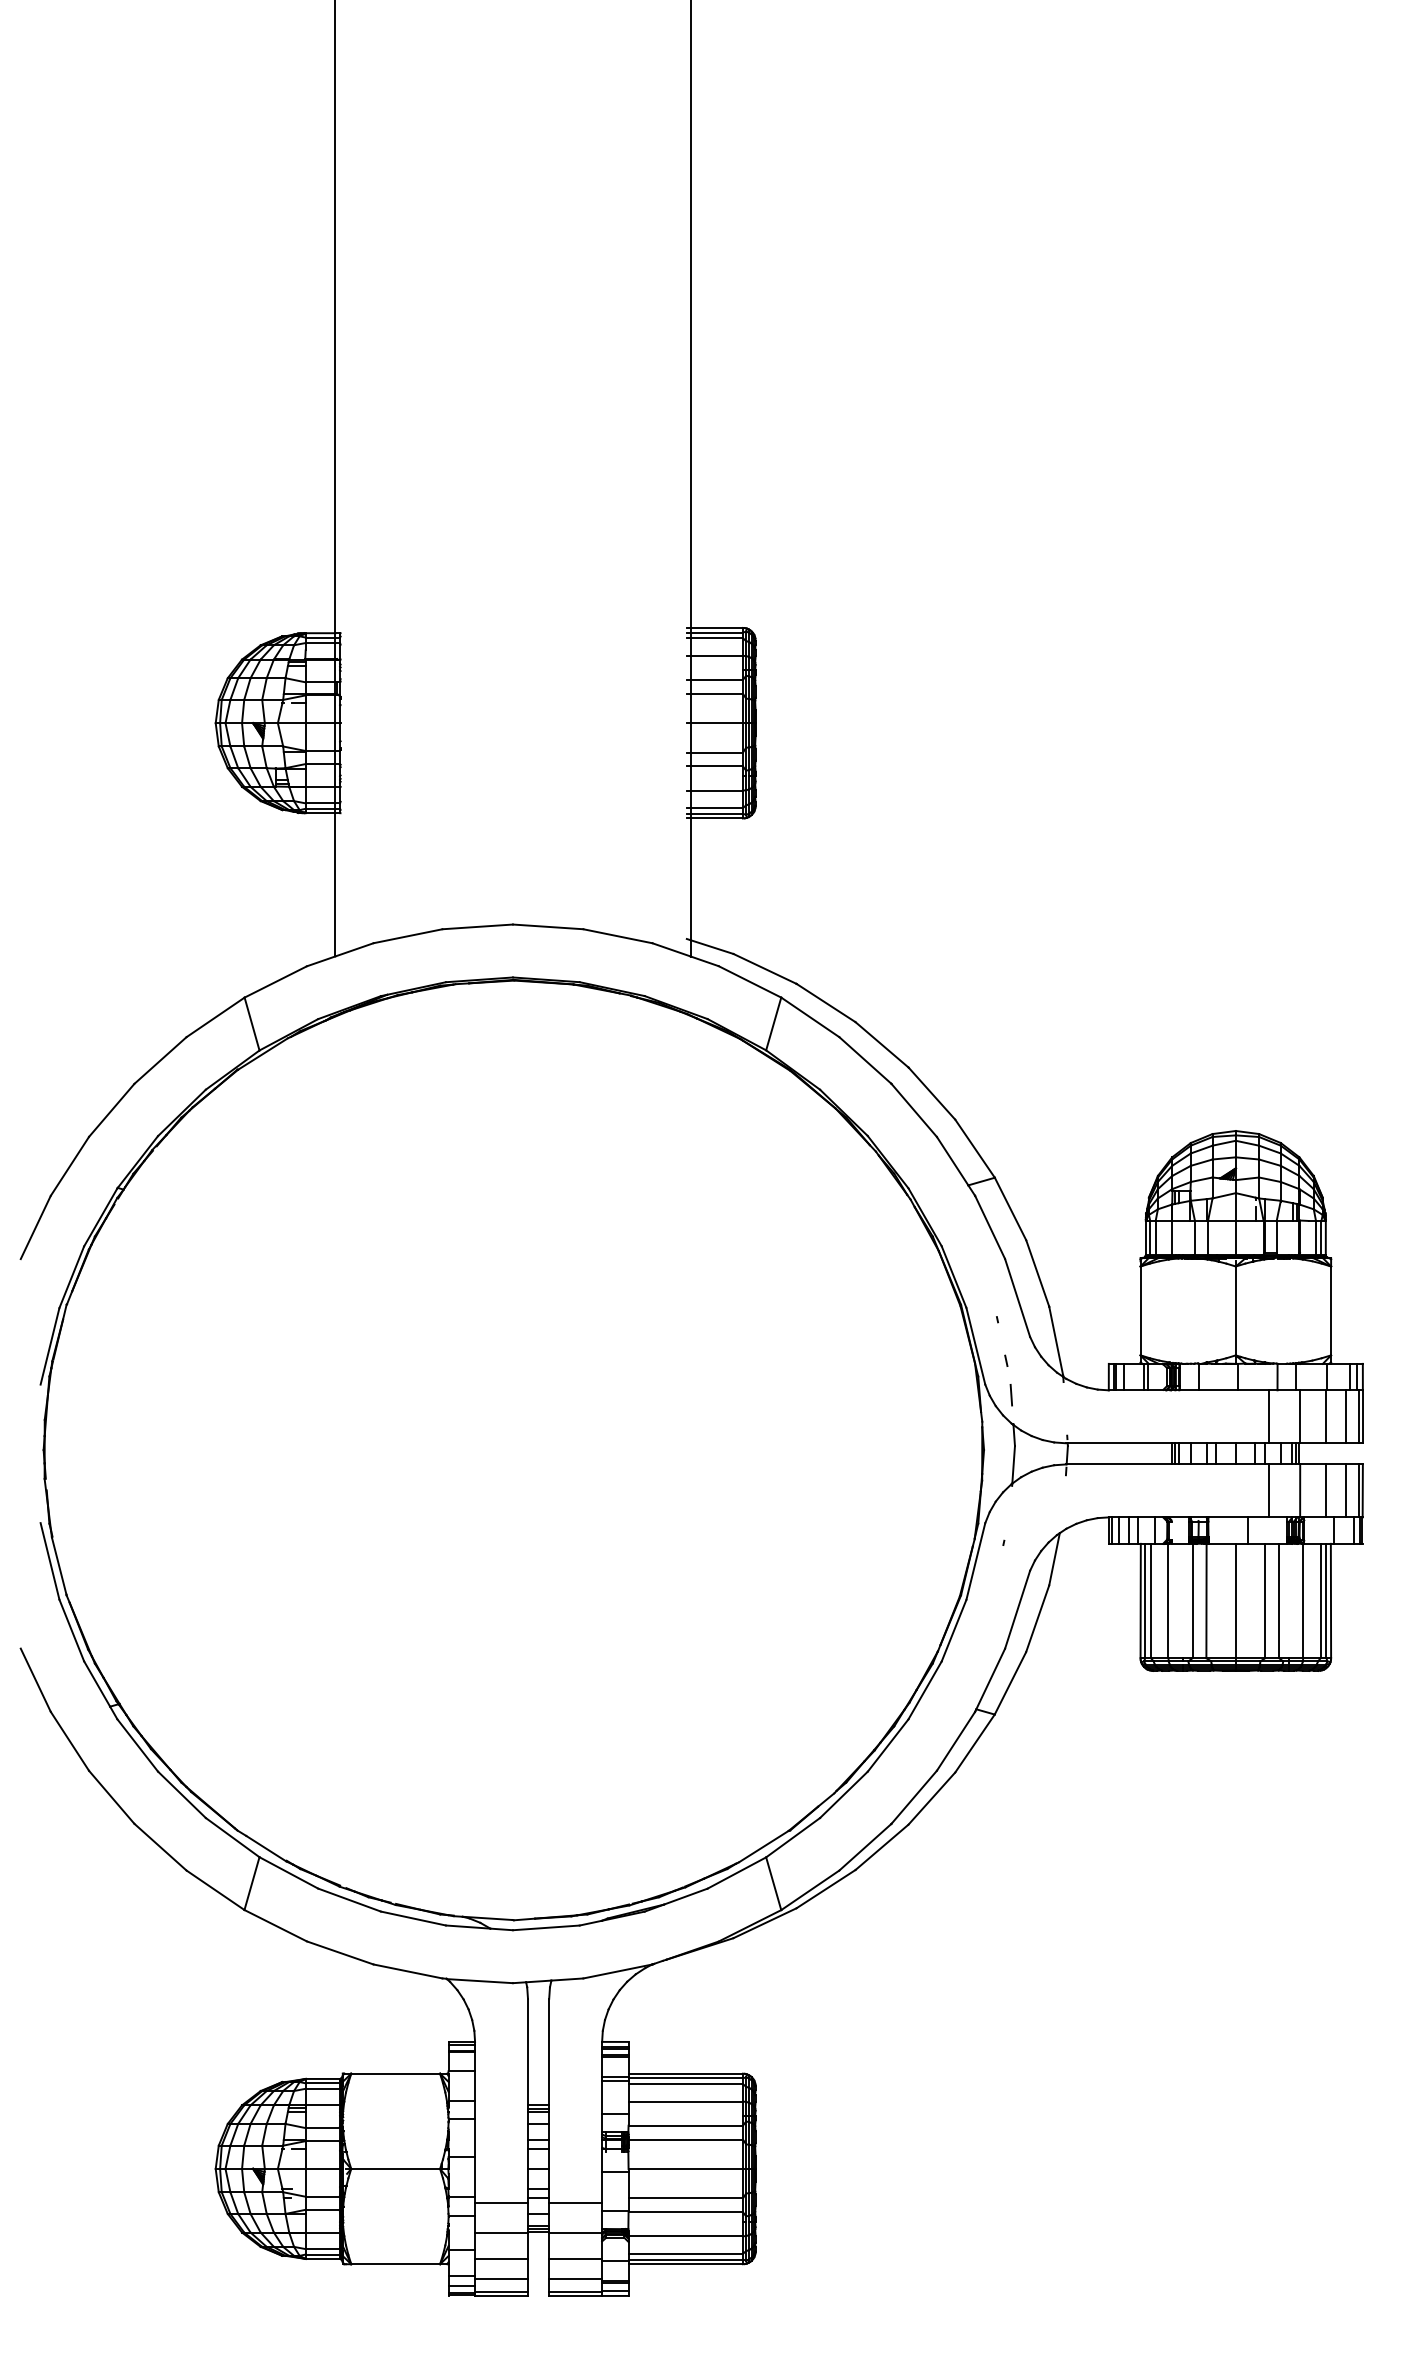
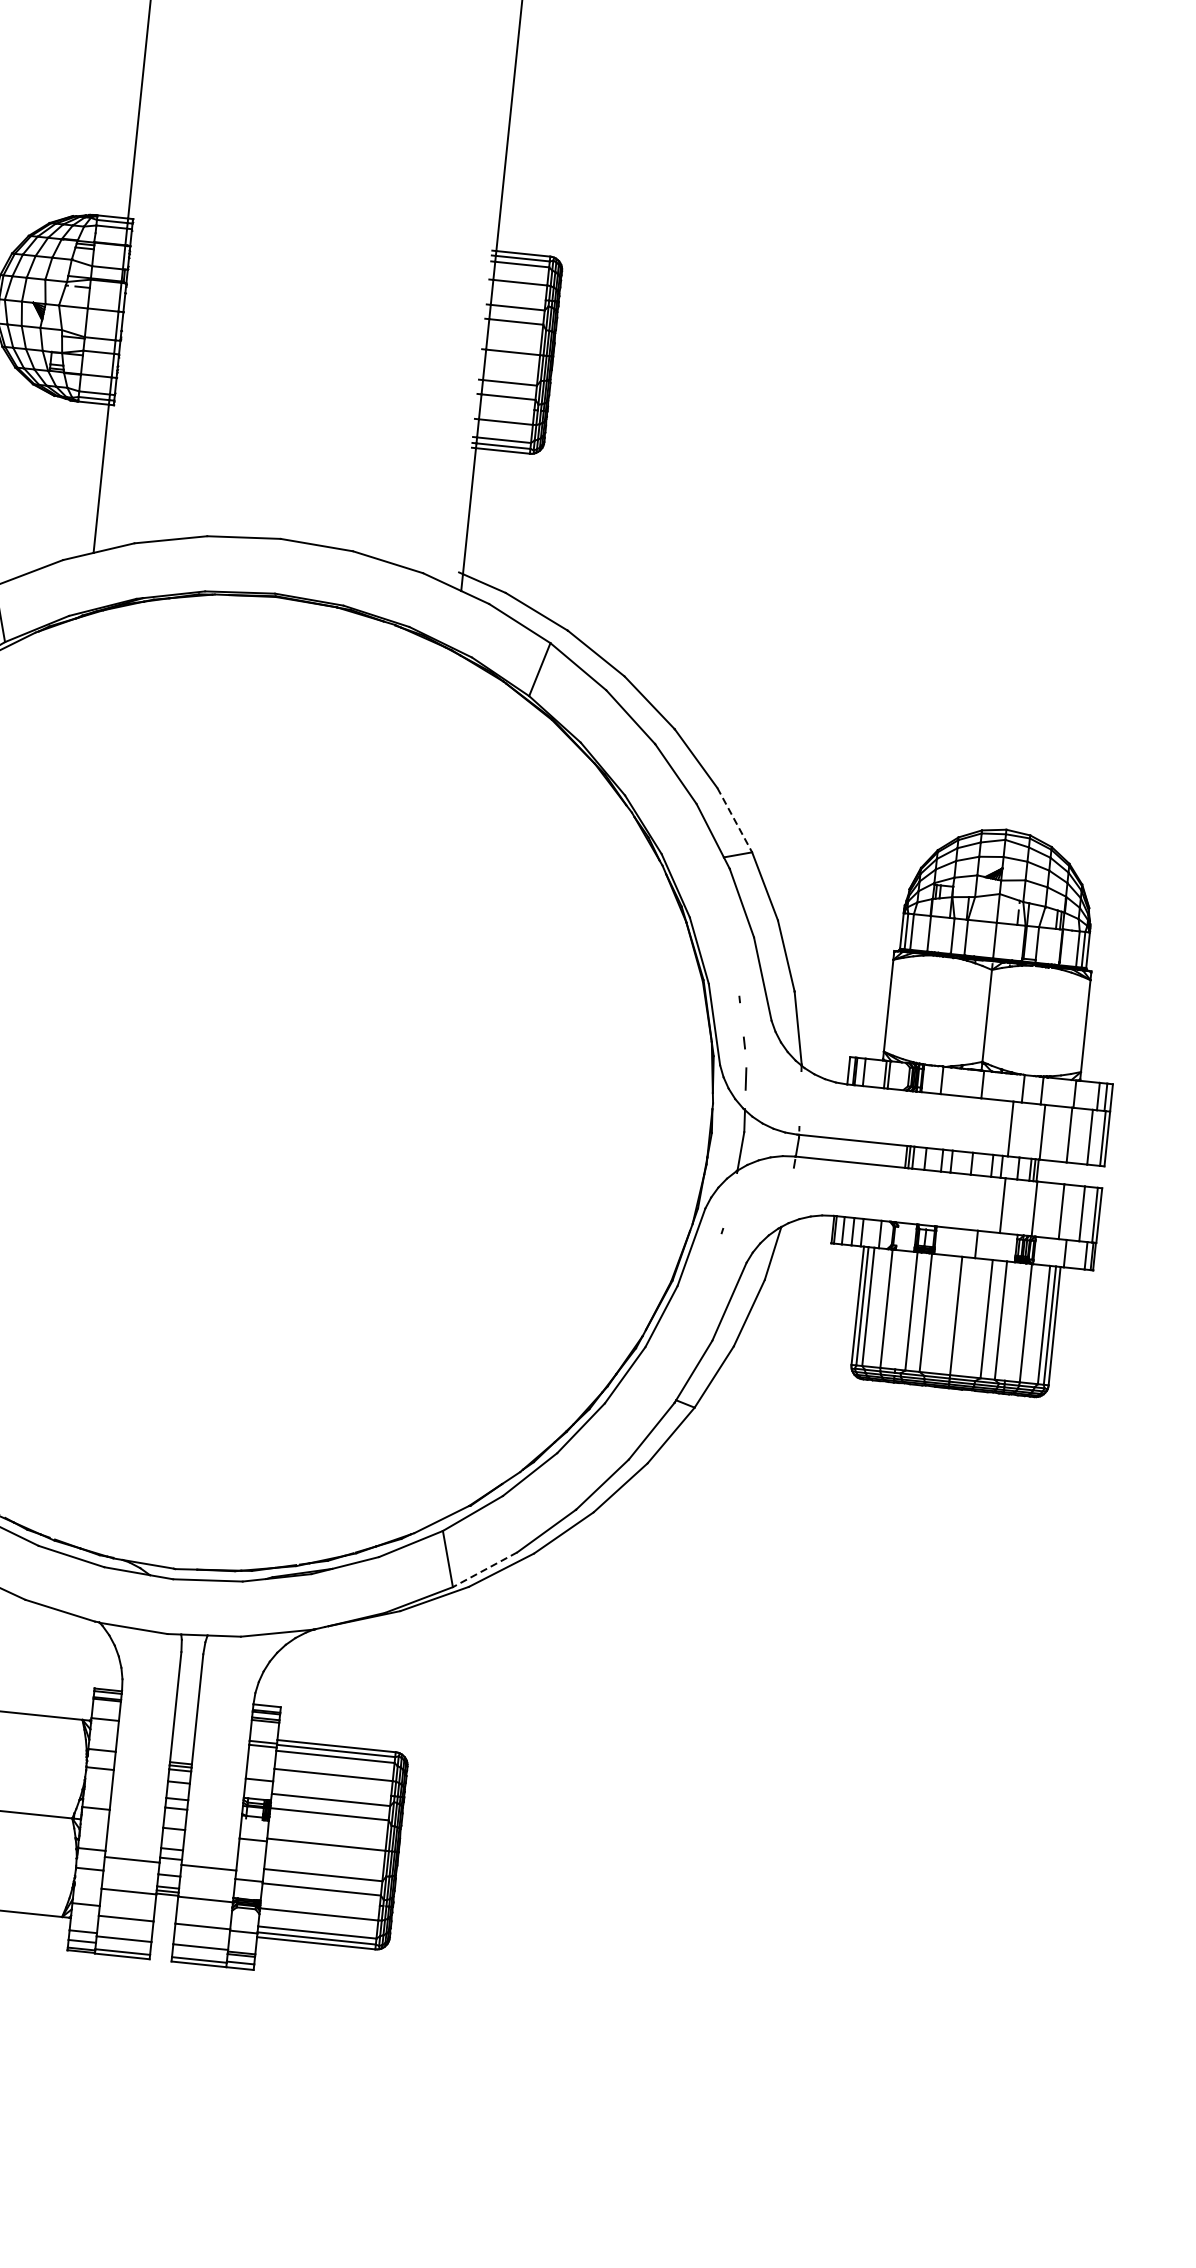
line: (975, 1149) -> (735, 821), solid -> dashed
line: (809, 1890) -> (484, 1569), solid -> dashed

